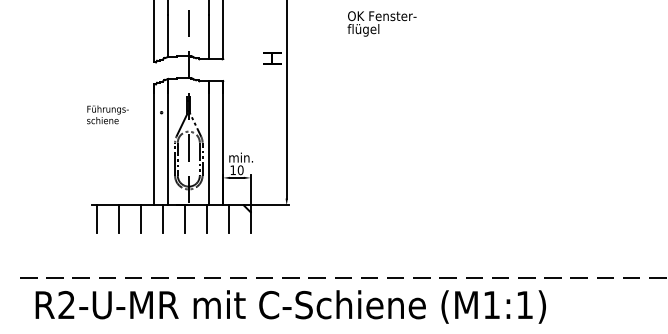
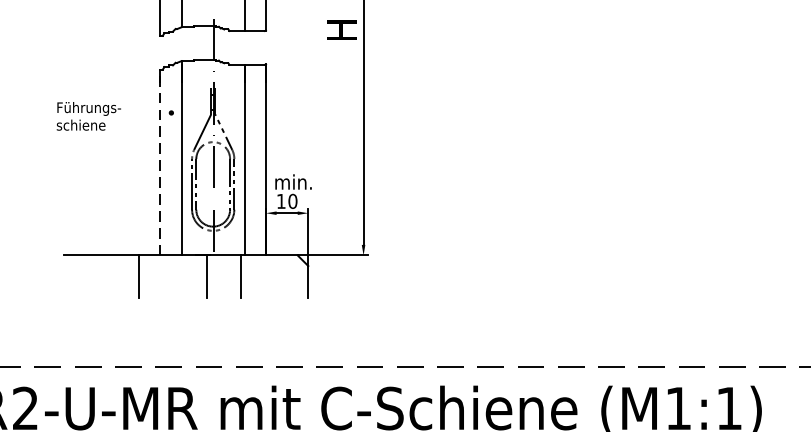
line: (154, 144) -> (160, 161), solid -> dashed
line: (96, 218) -> (71, 275), removed
line: (118, 218) -> (105, 275), removed
line: (162, 218) -> (172, 275), removed
line: (228, 218) -> (274, 275), removed

